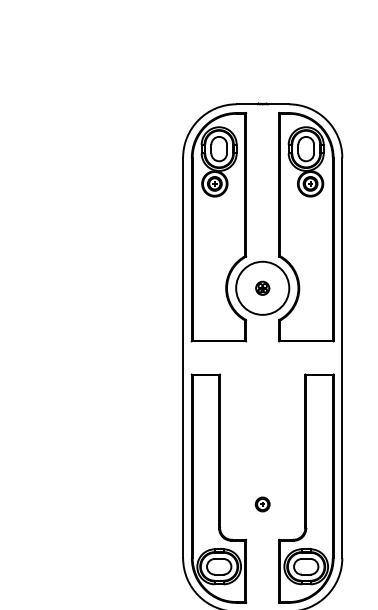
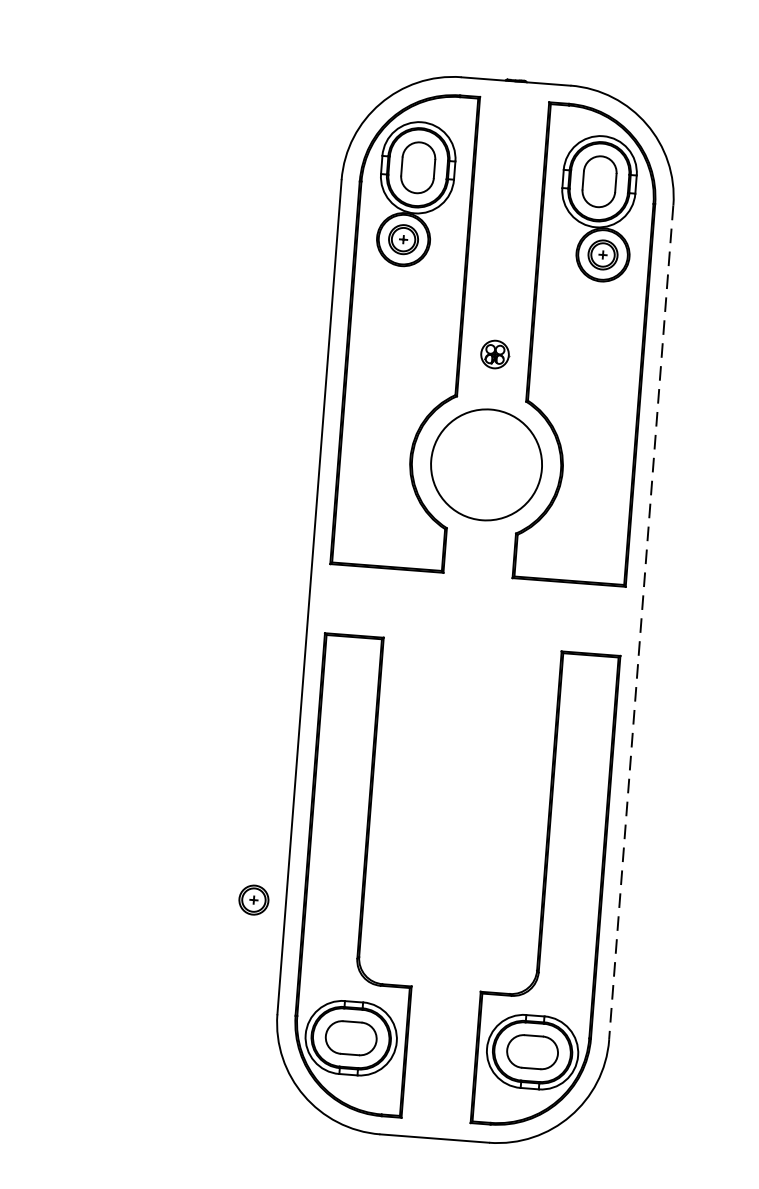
part: (262, 287) -> (494, 352), moved
line: (342, 358) -> (641, 623), solid -> dashed
part: (262, 504) -> (253, 900), moved

